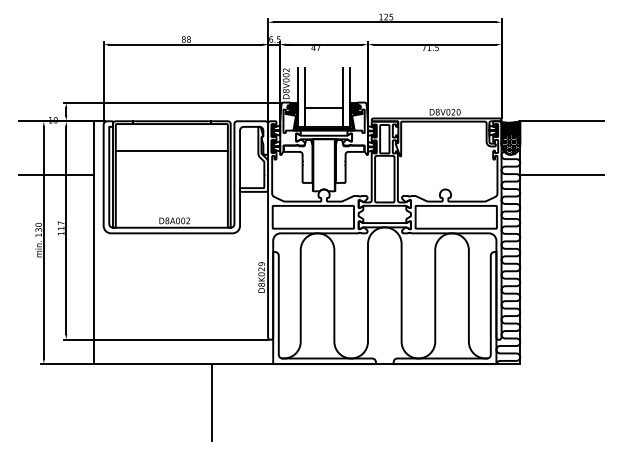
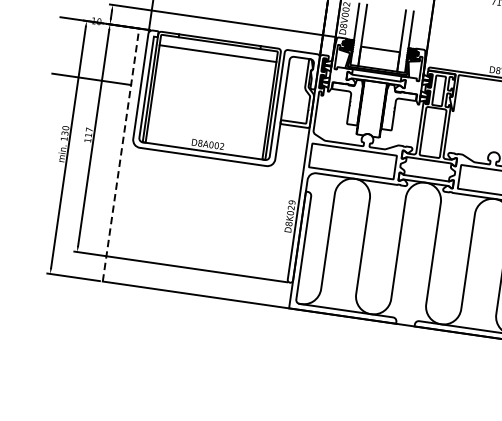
line: (171, 151) -> (217, 53), moved
line: (94, 242) -> (121, 154), solid -> dashed
line: (212, 402) -> (220, 339), removed

